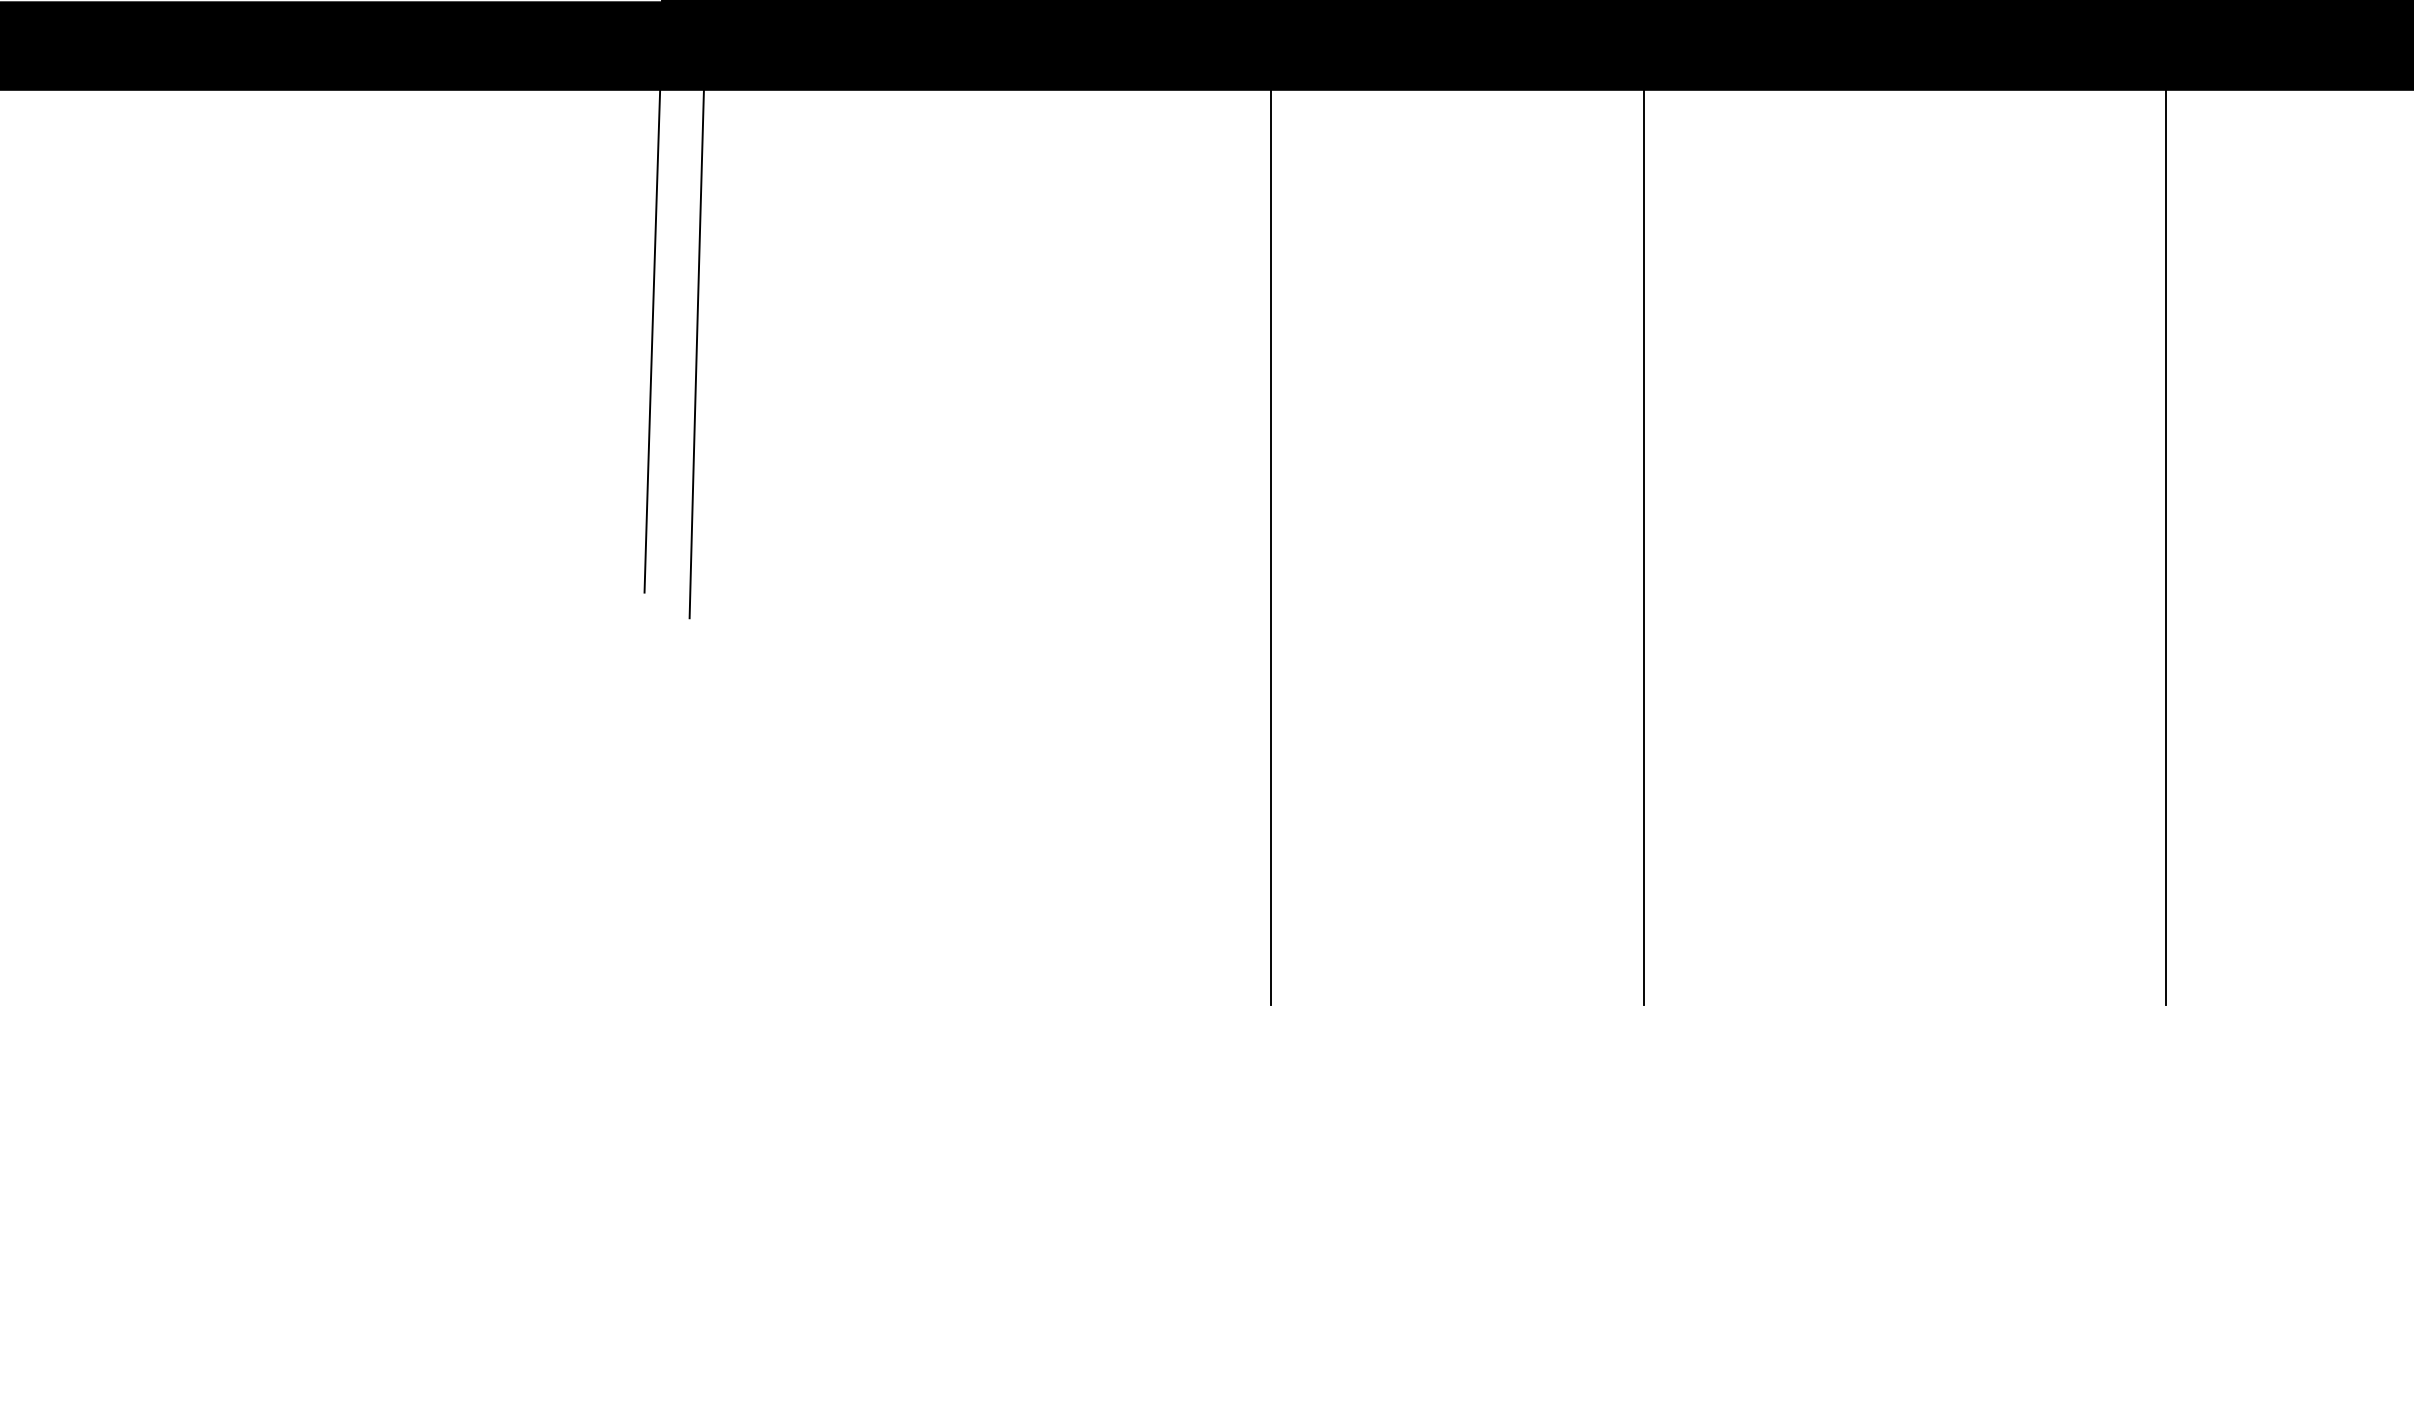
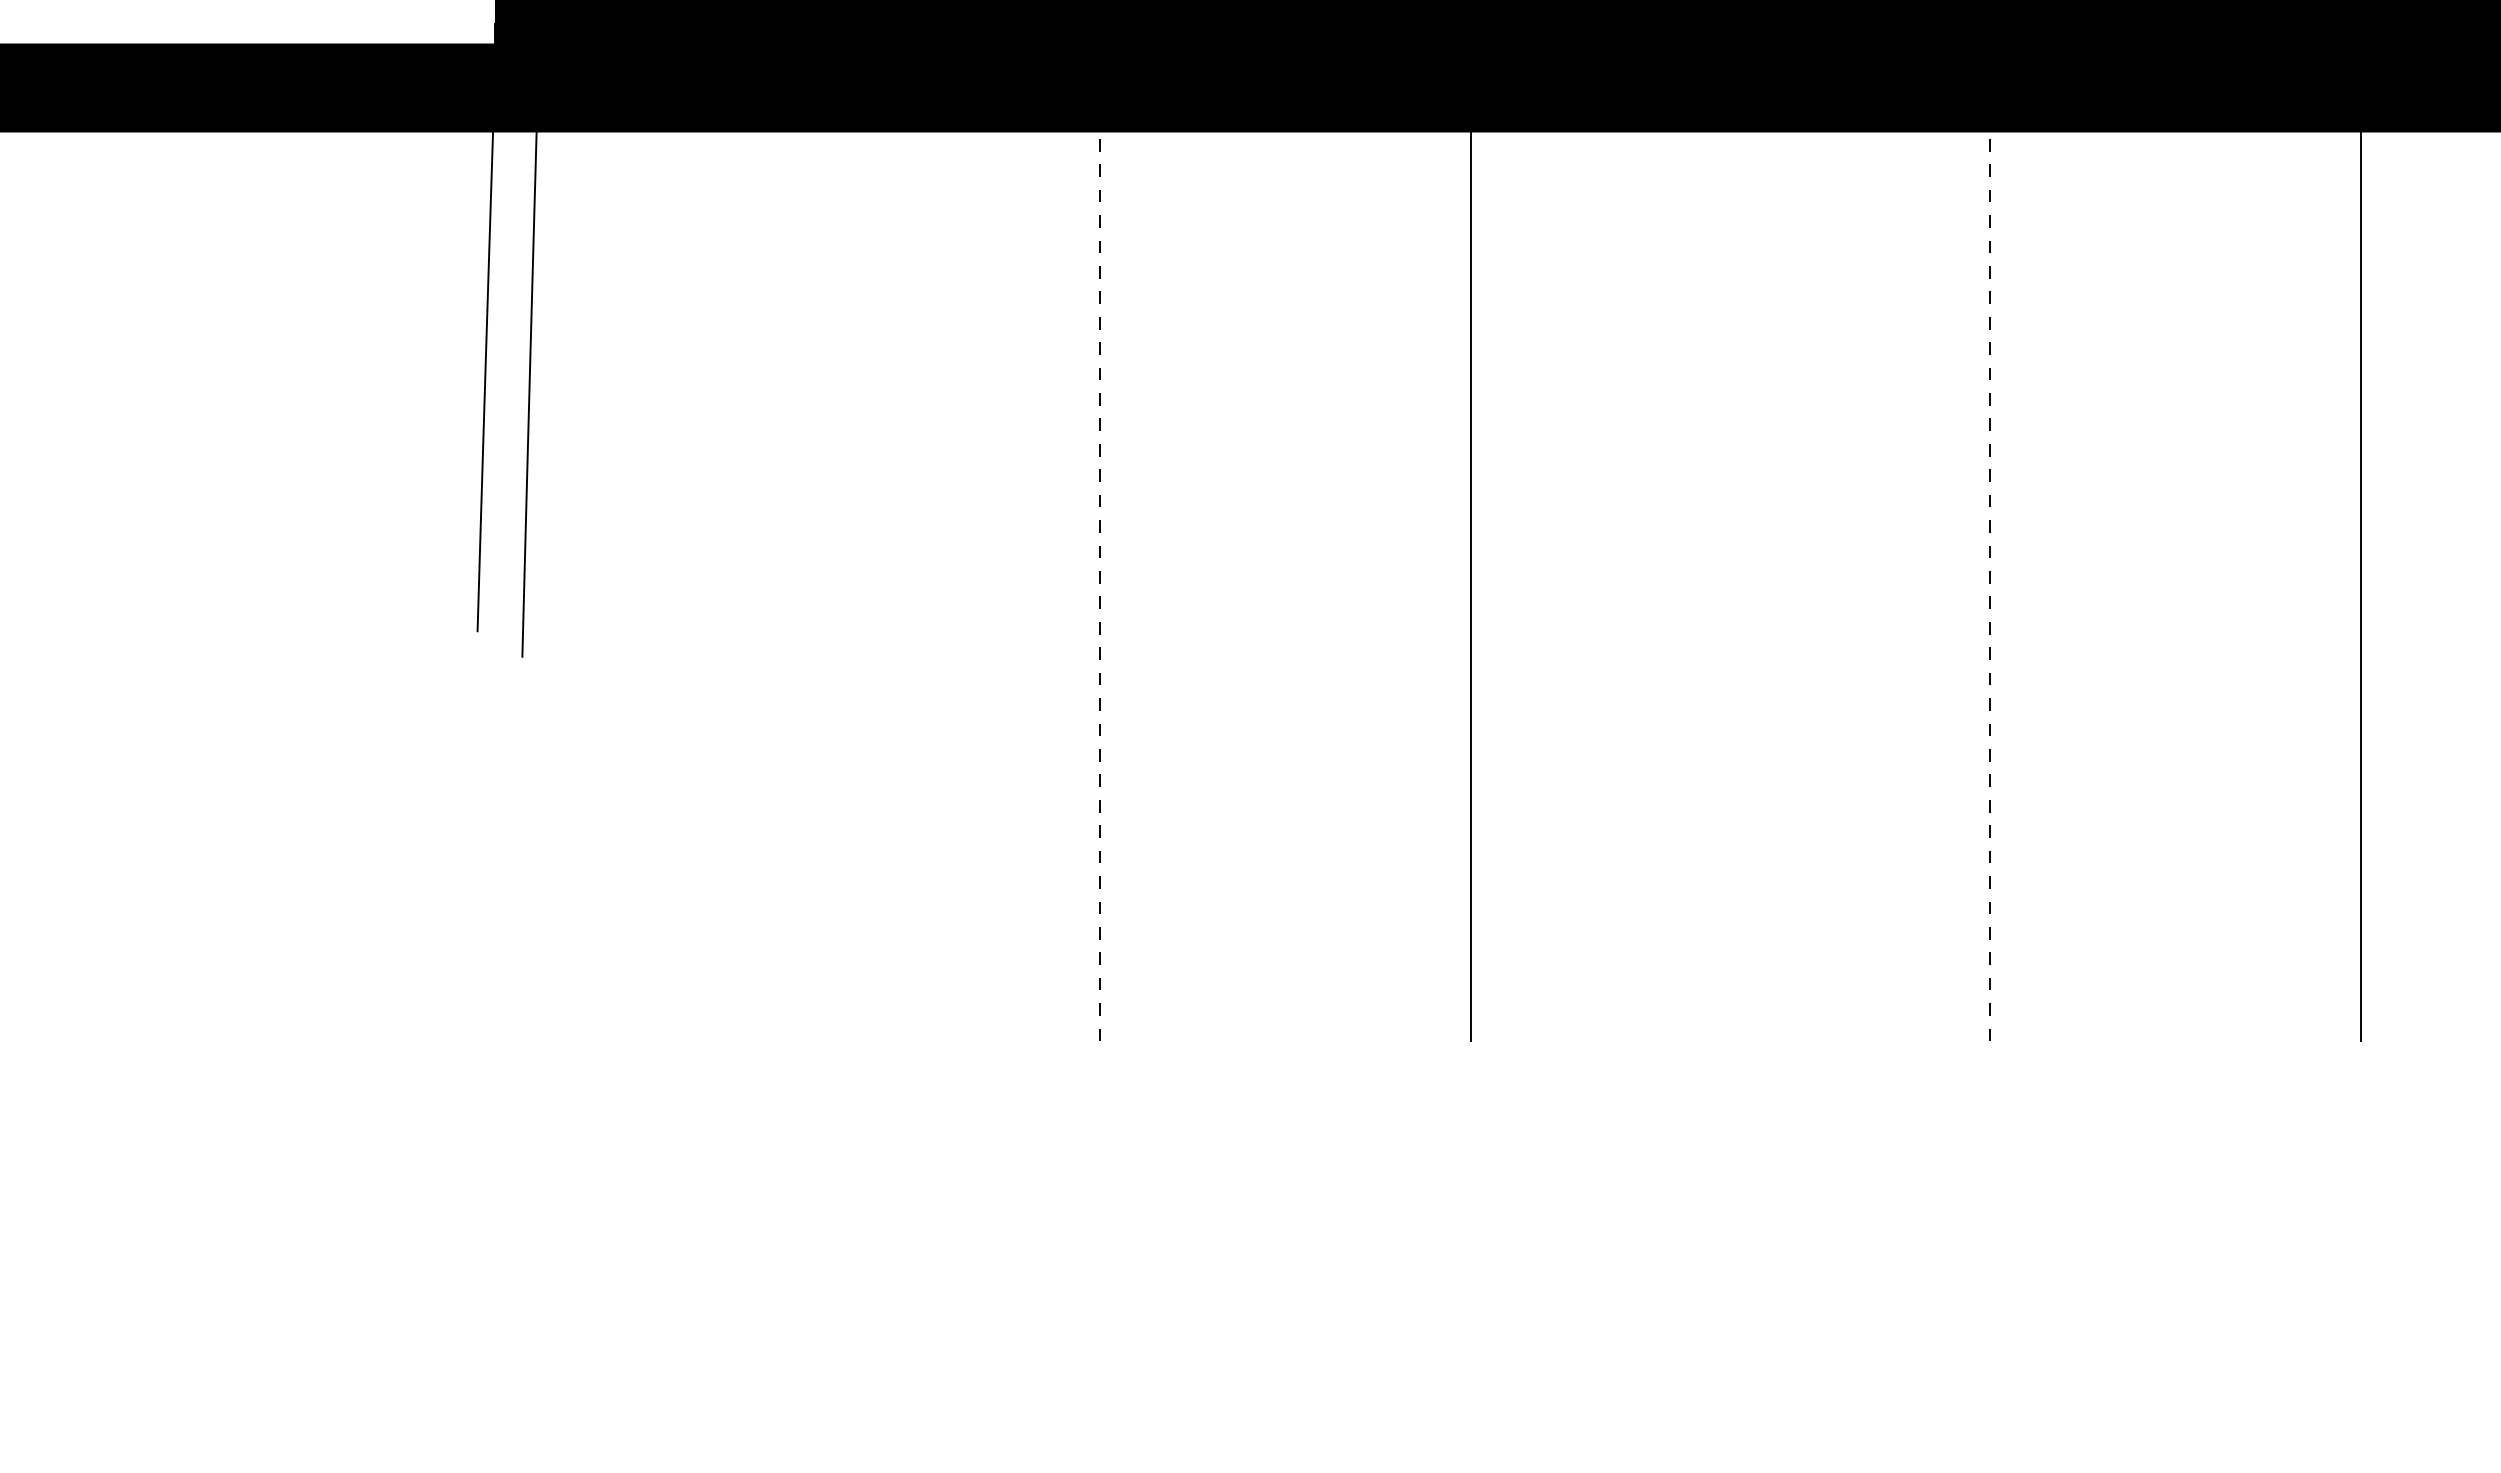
line: (1271, 523) -> (1100, 562), solid -> dashed
line: (2166, 523) -> (1990, 562), solid -> dashed

